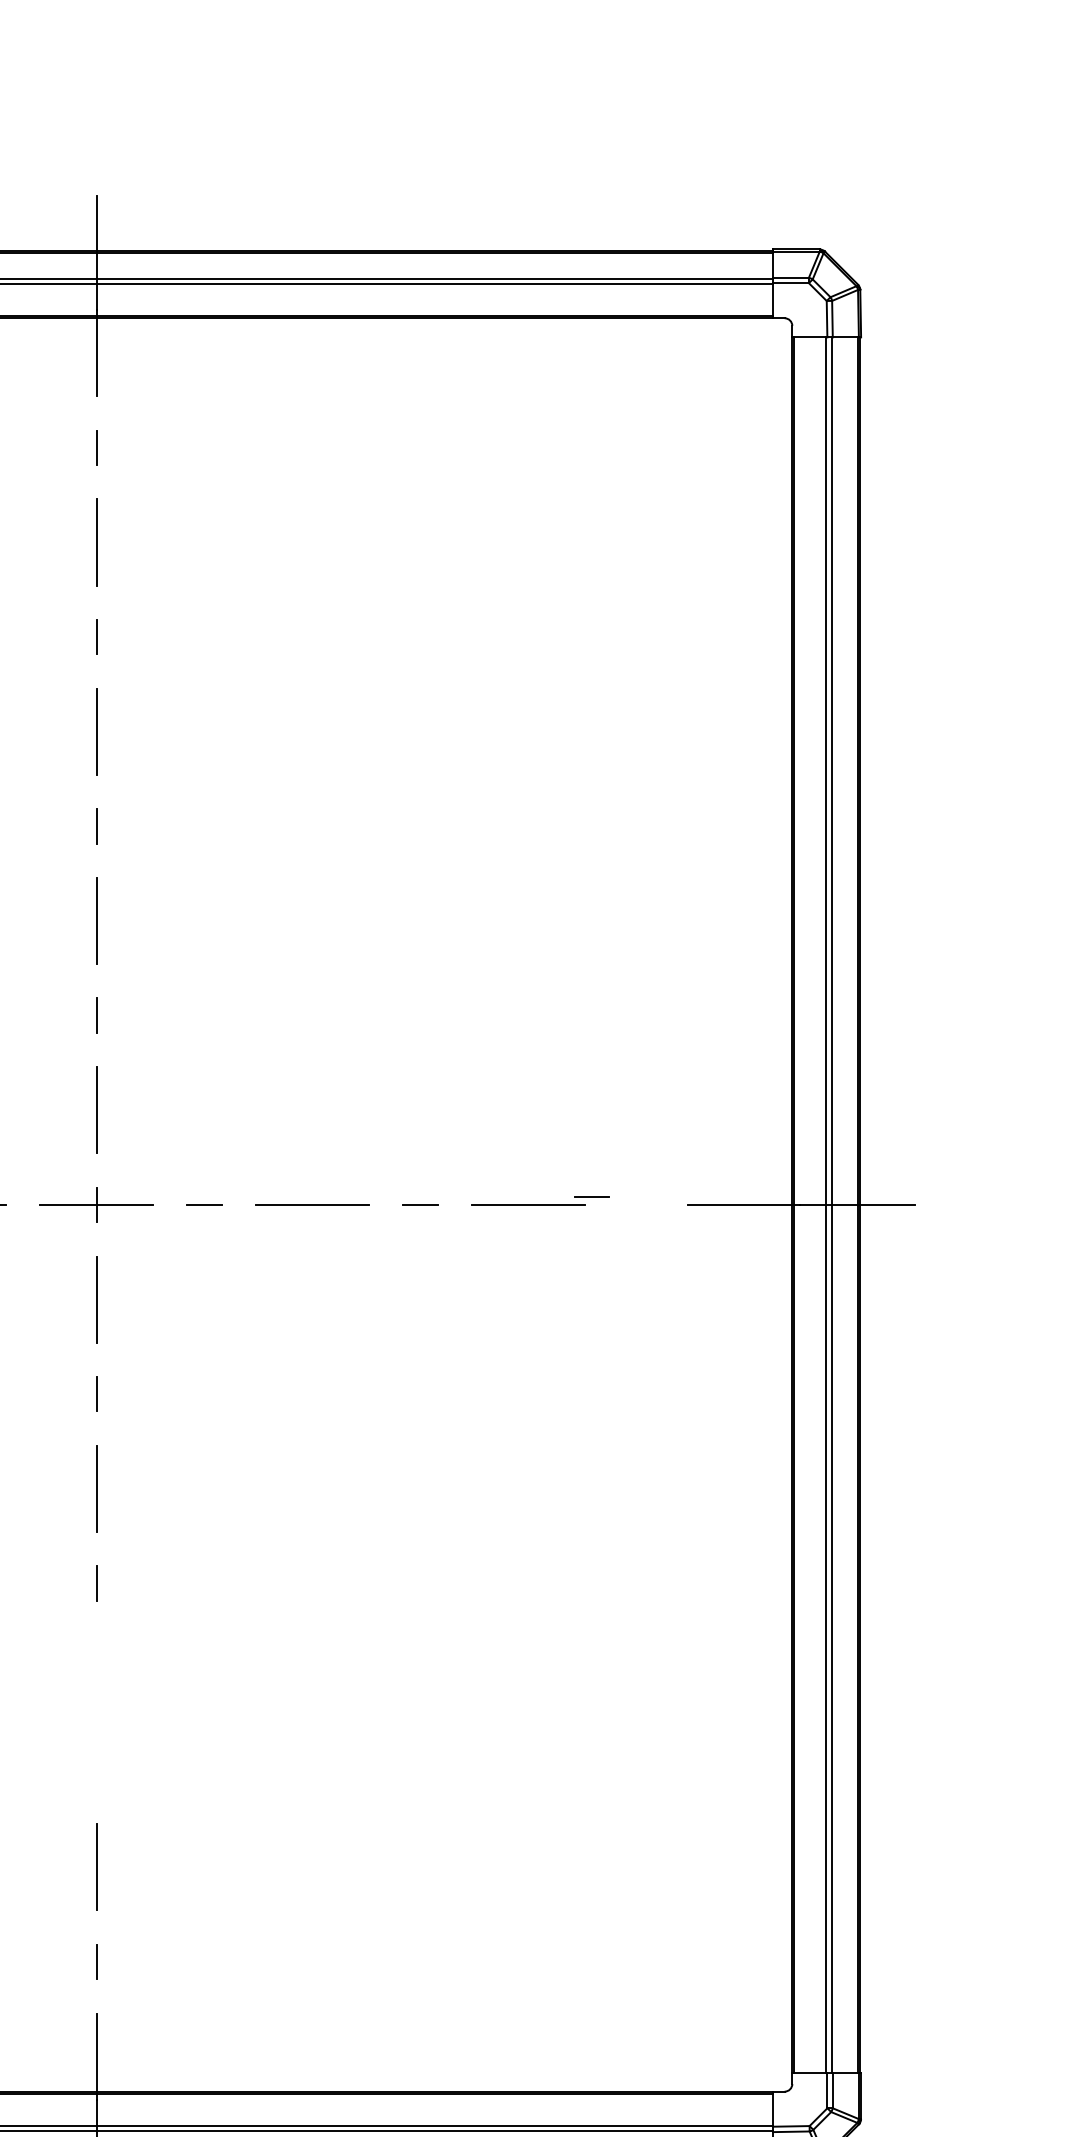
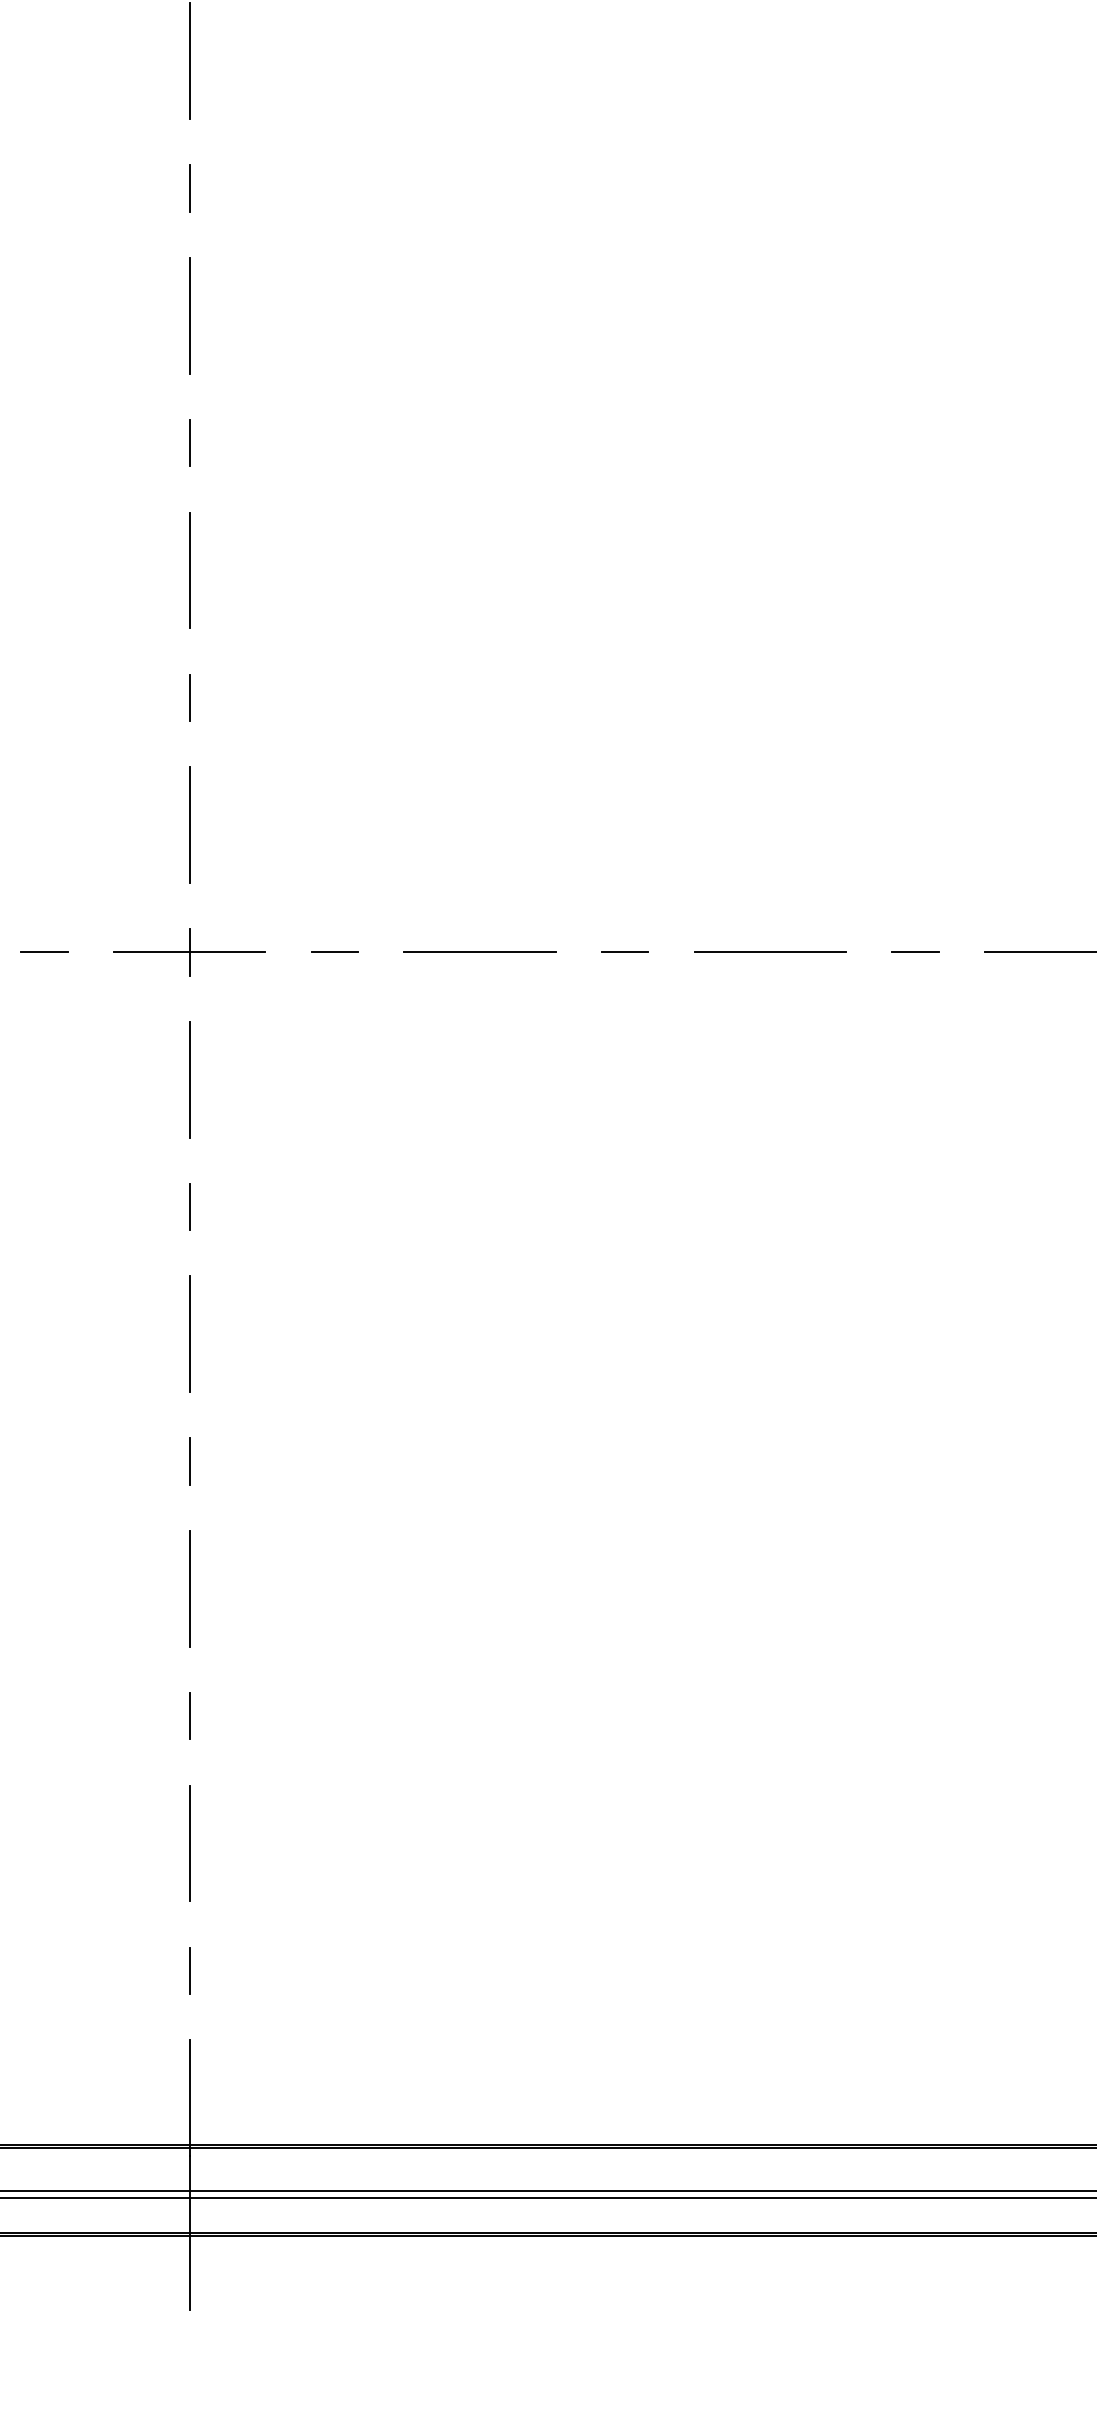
line: (591, 1196) -> (914, 951), moved
line: (96, 1678) -> (189, 1589), added
line: (96, 1772) -> (189, 1715), added

